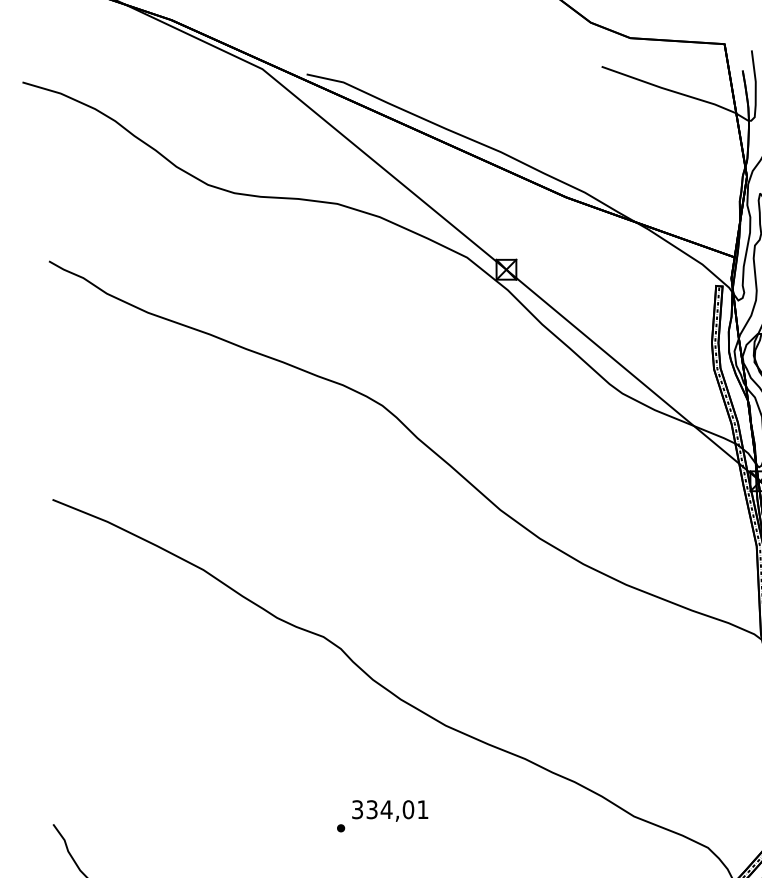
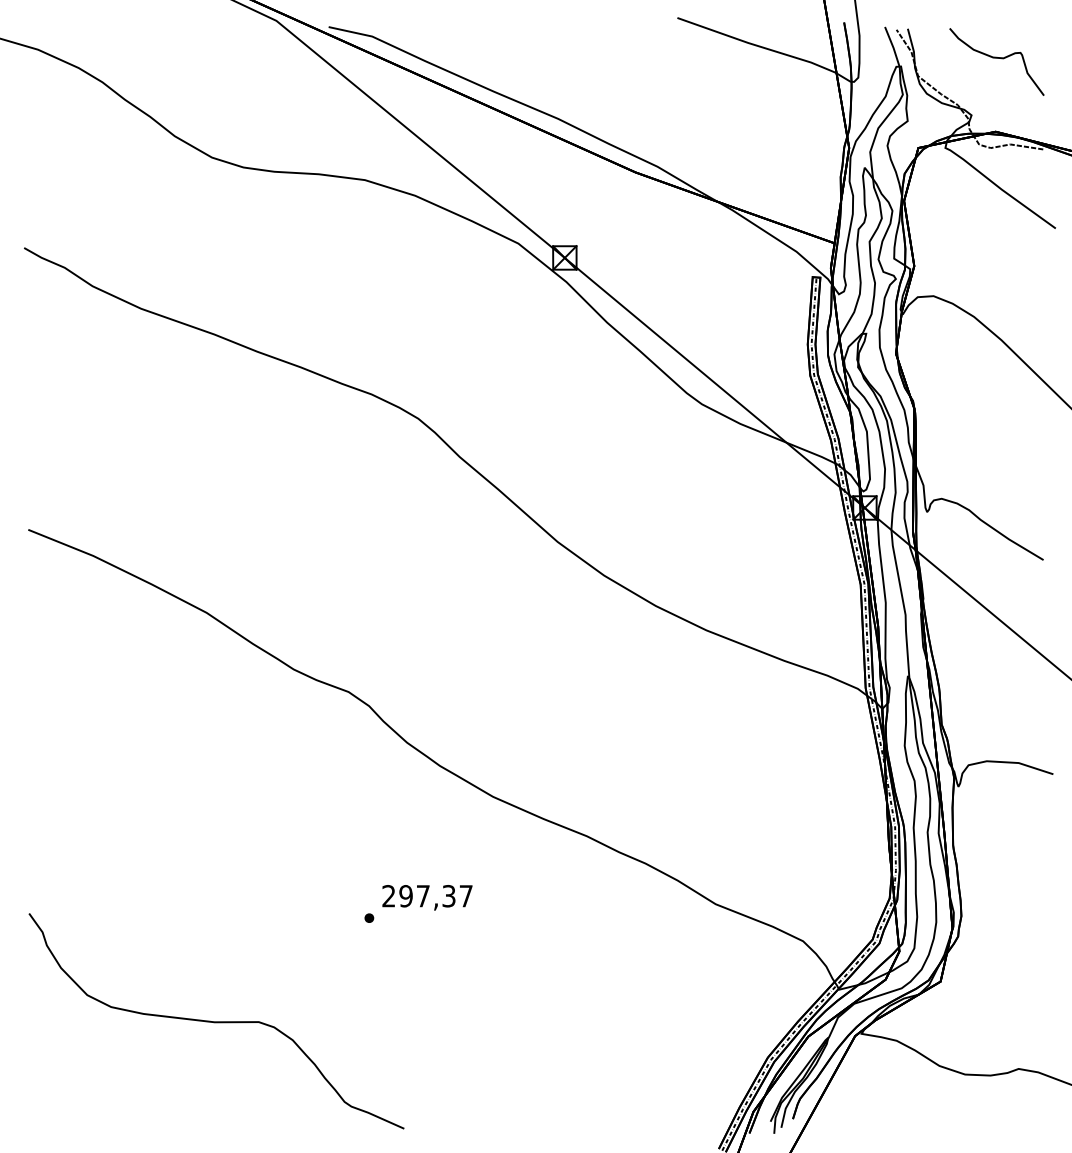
text: (390, 809) -> (427, 896), 334,01 -> 297,37

